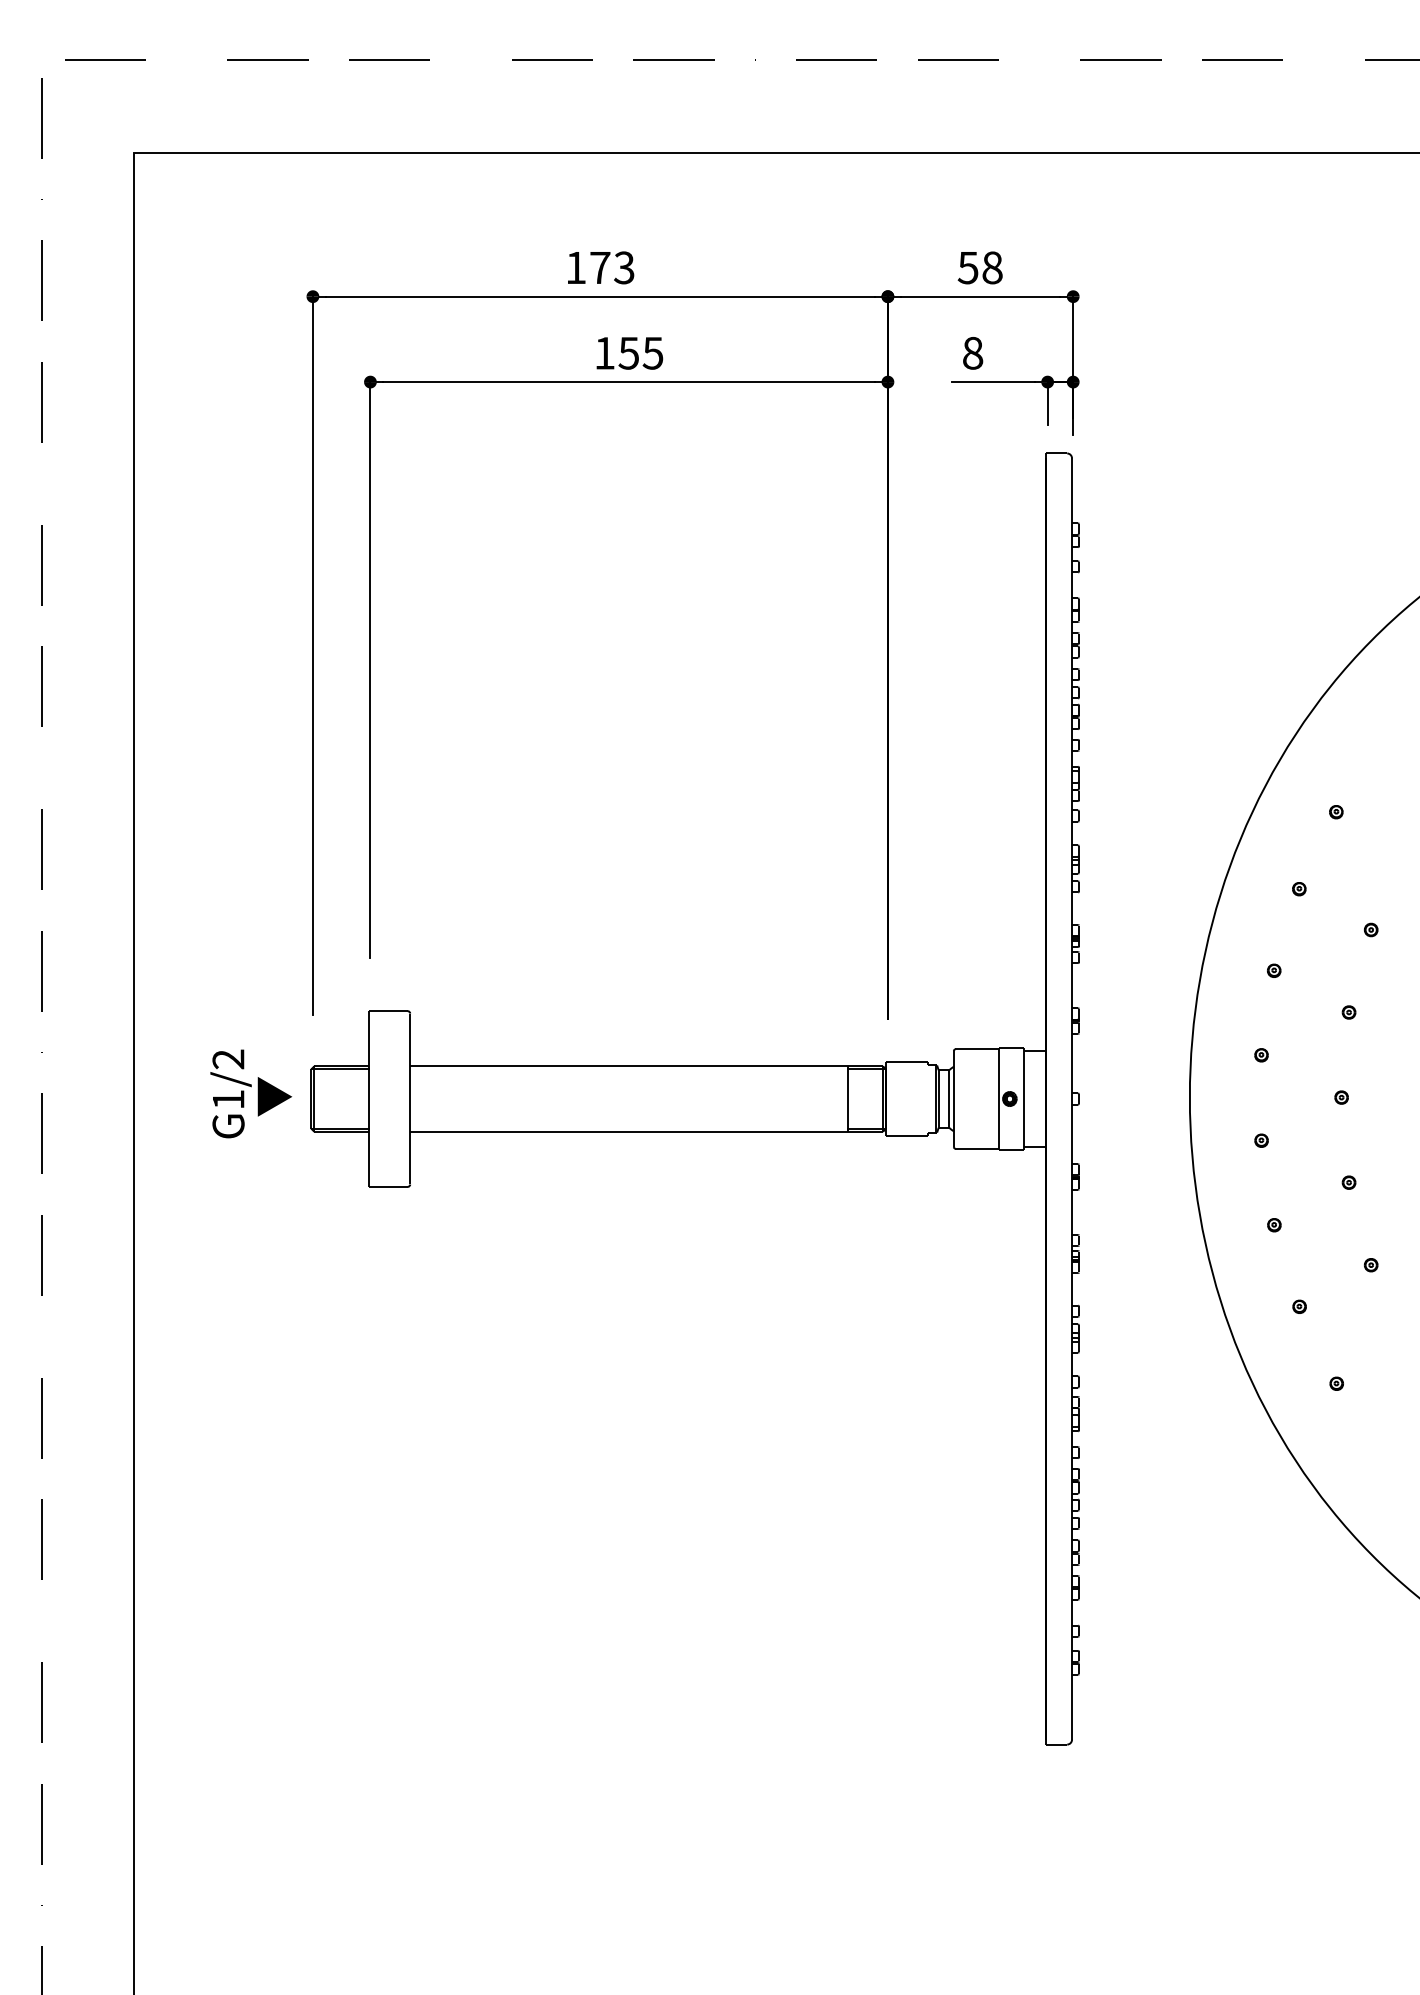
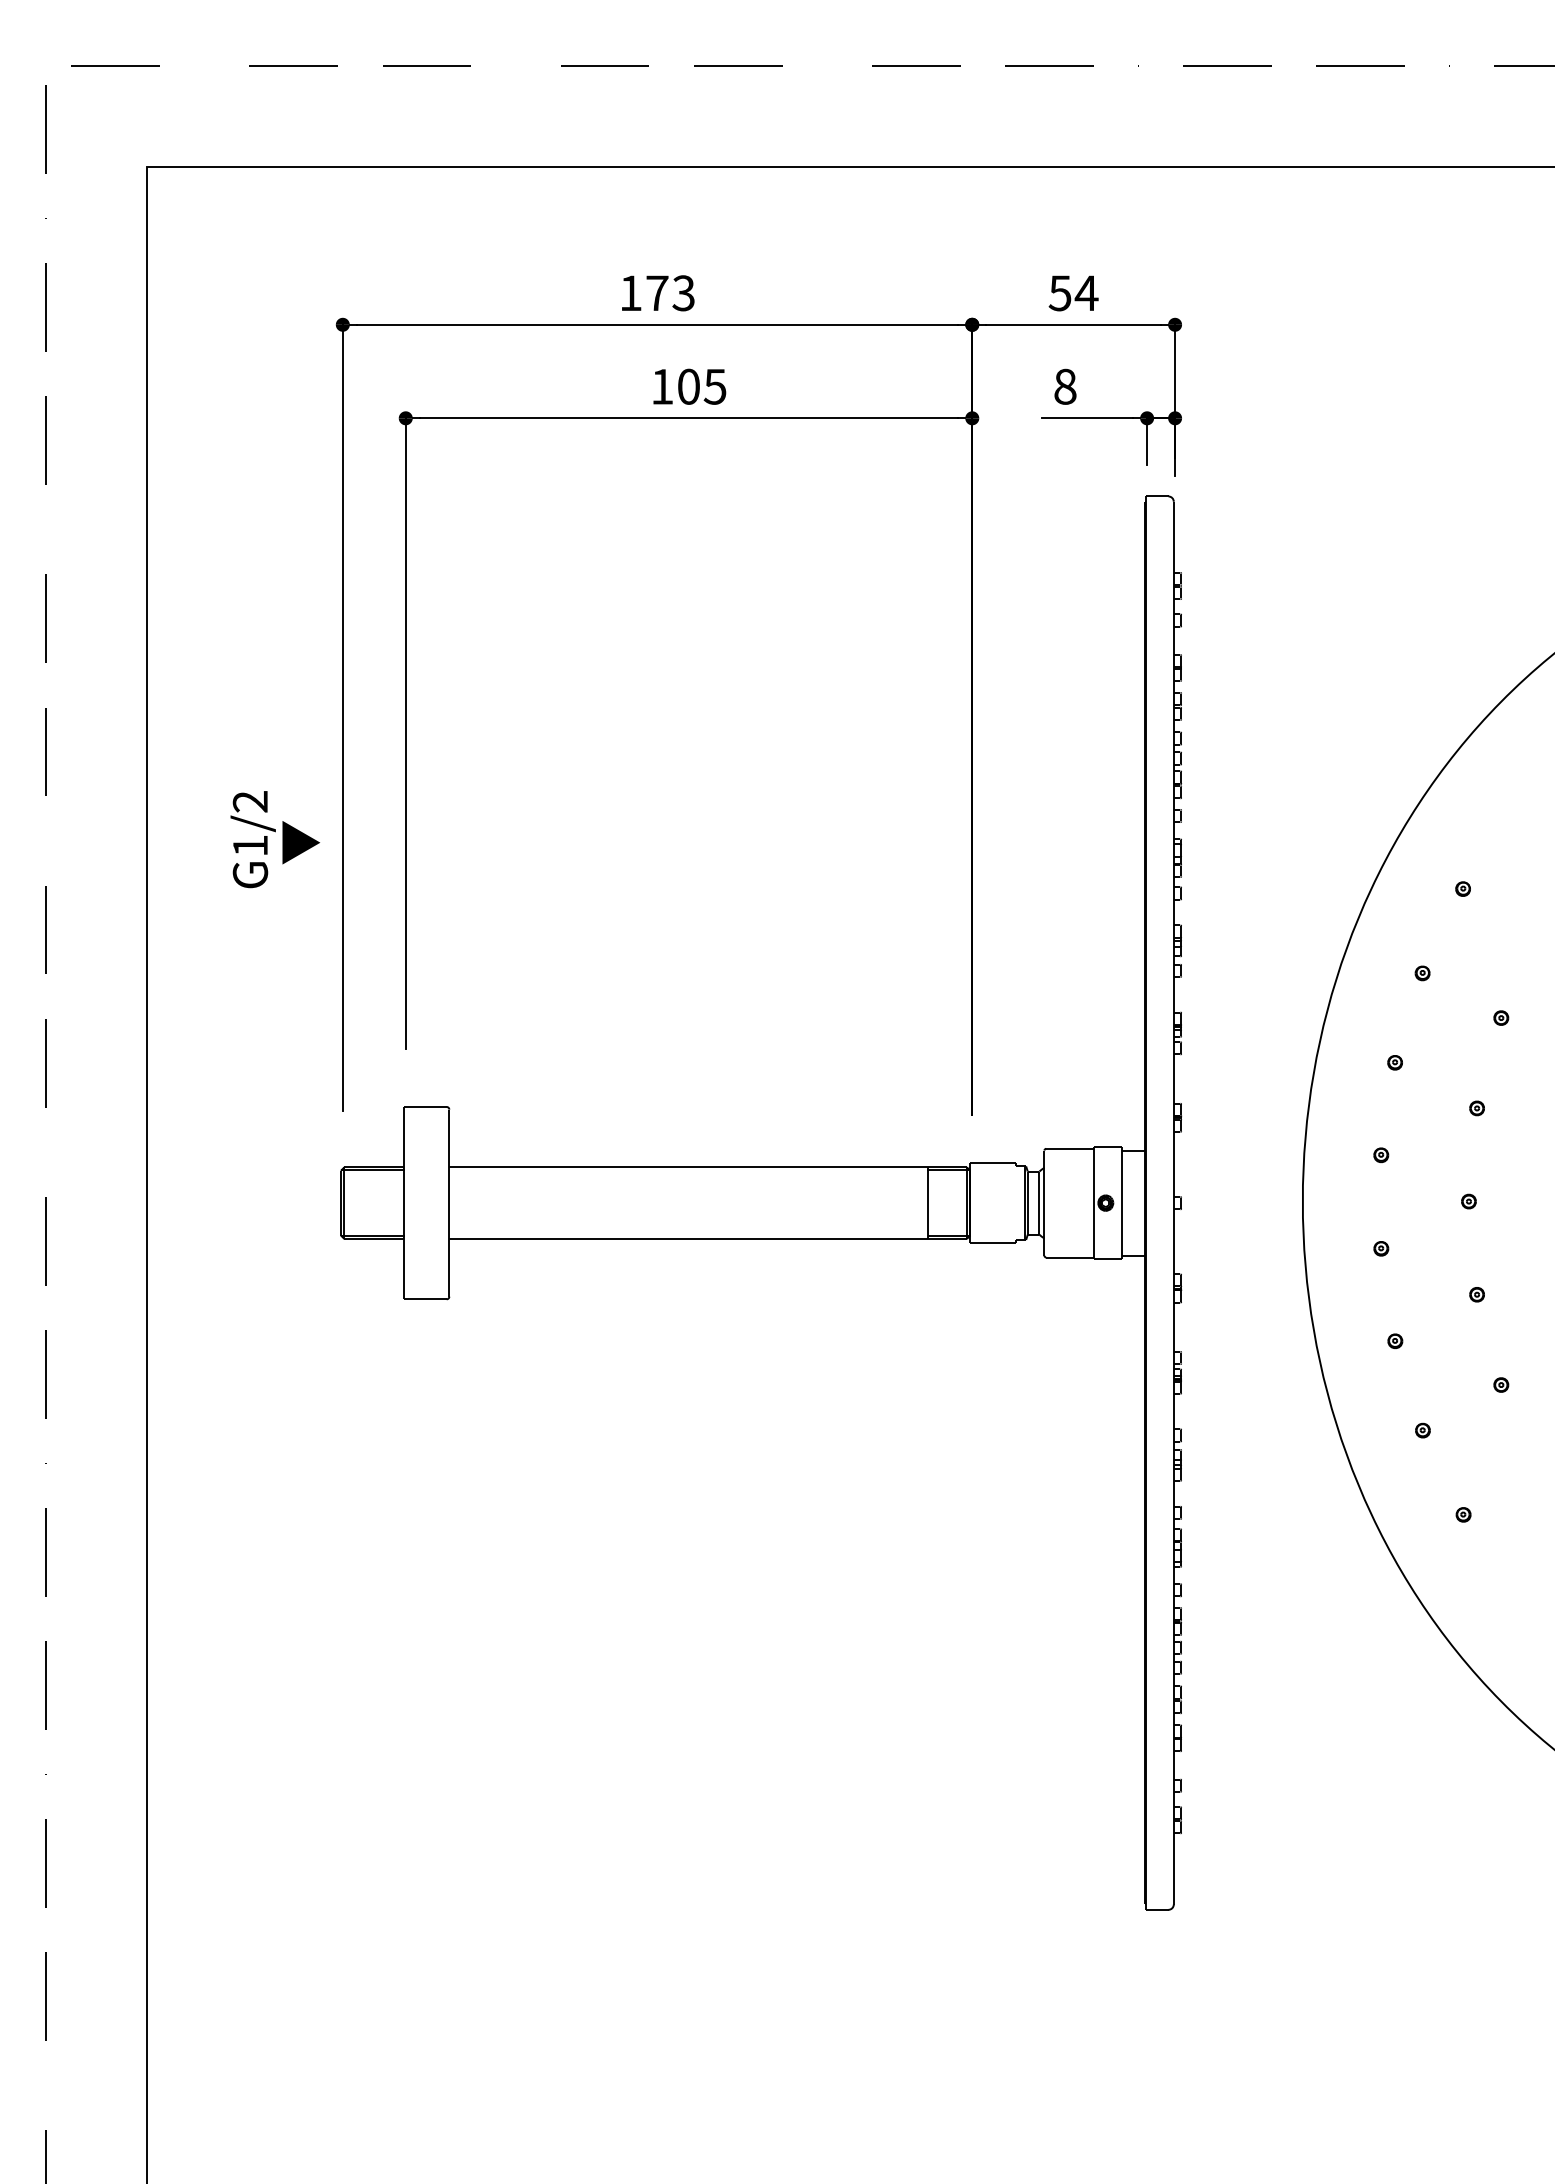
text: (992, 268) -> (1086, 293), 58 -> 54
text: (628, 353) -> (688, 386), 155 -> 105
text: (250, 1093) -> (274, 839), moved

